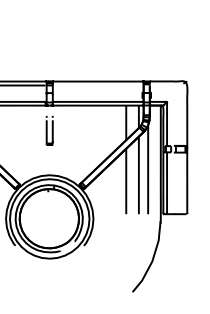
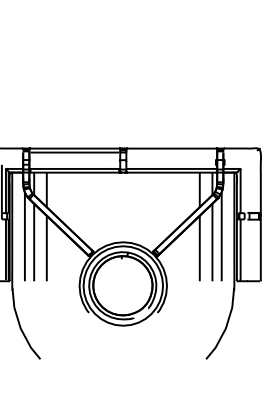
part: (49, 130) -> (123, 197), removed

